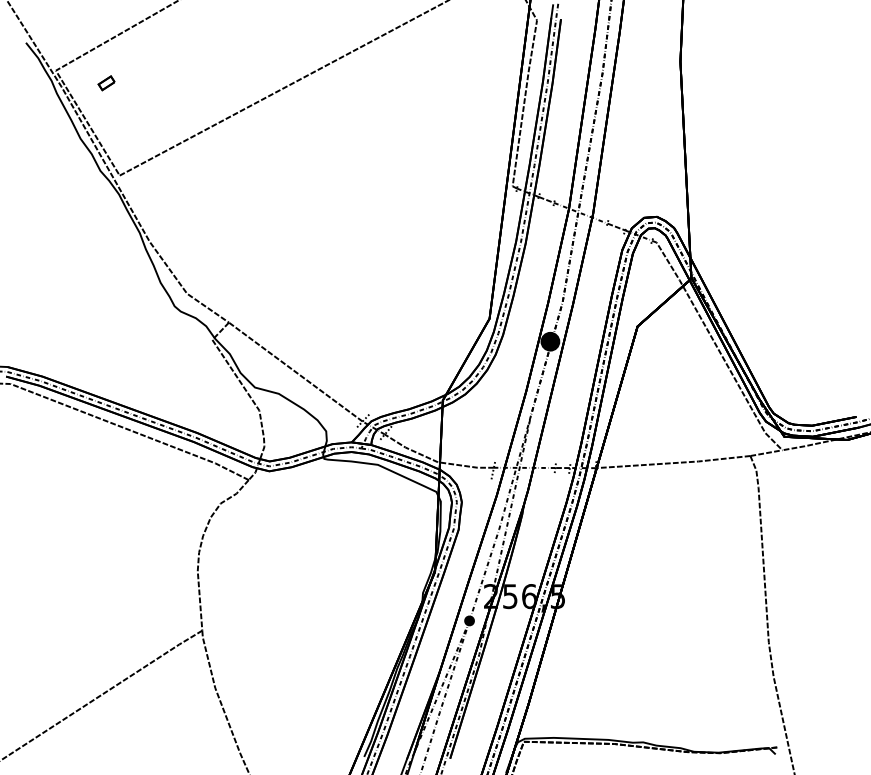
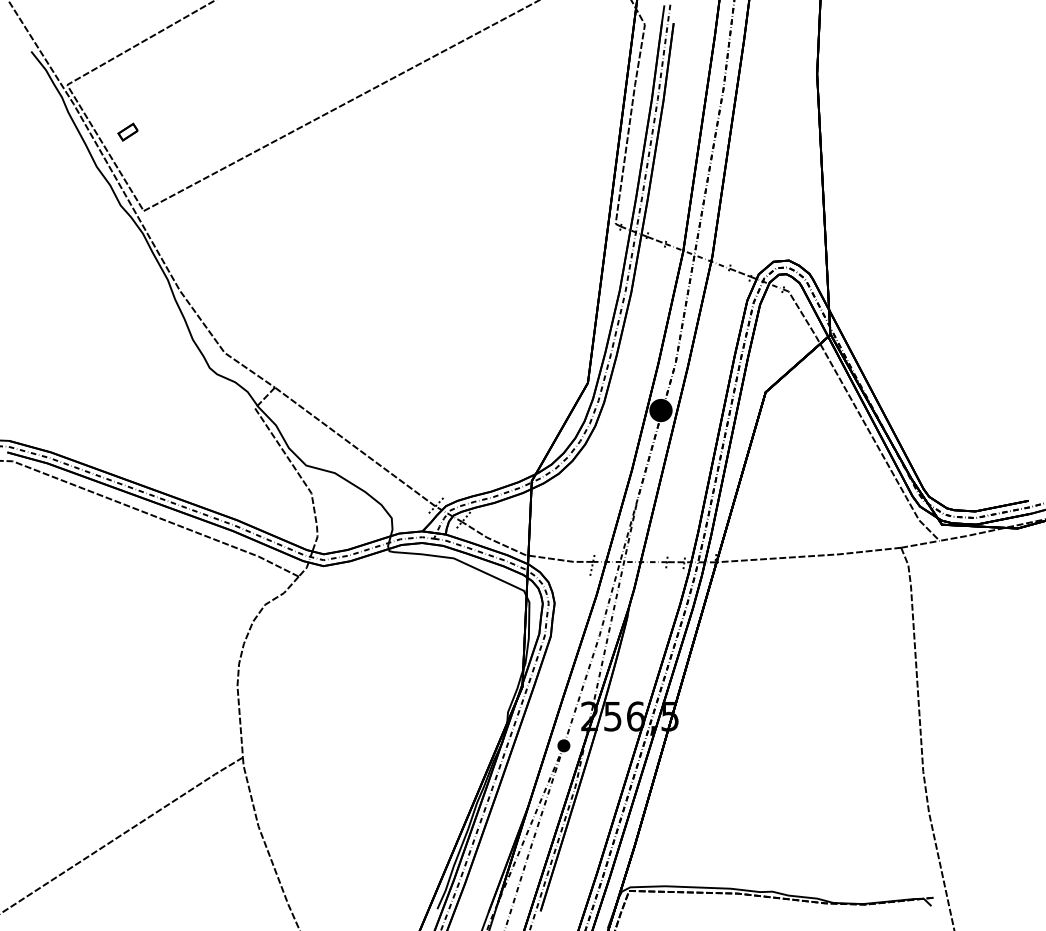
part: (106, 82) -> (127, 131), moved

